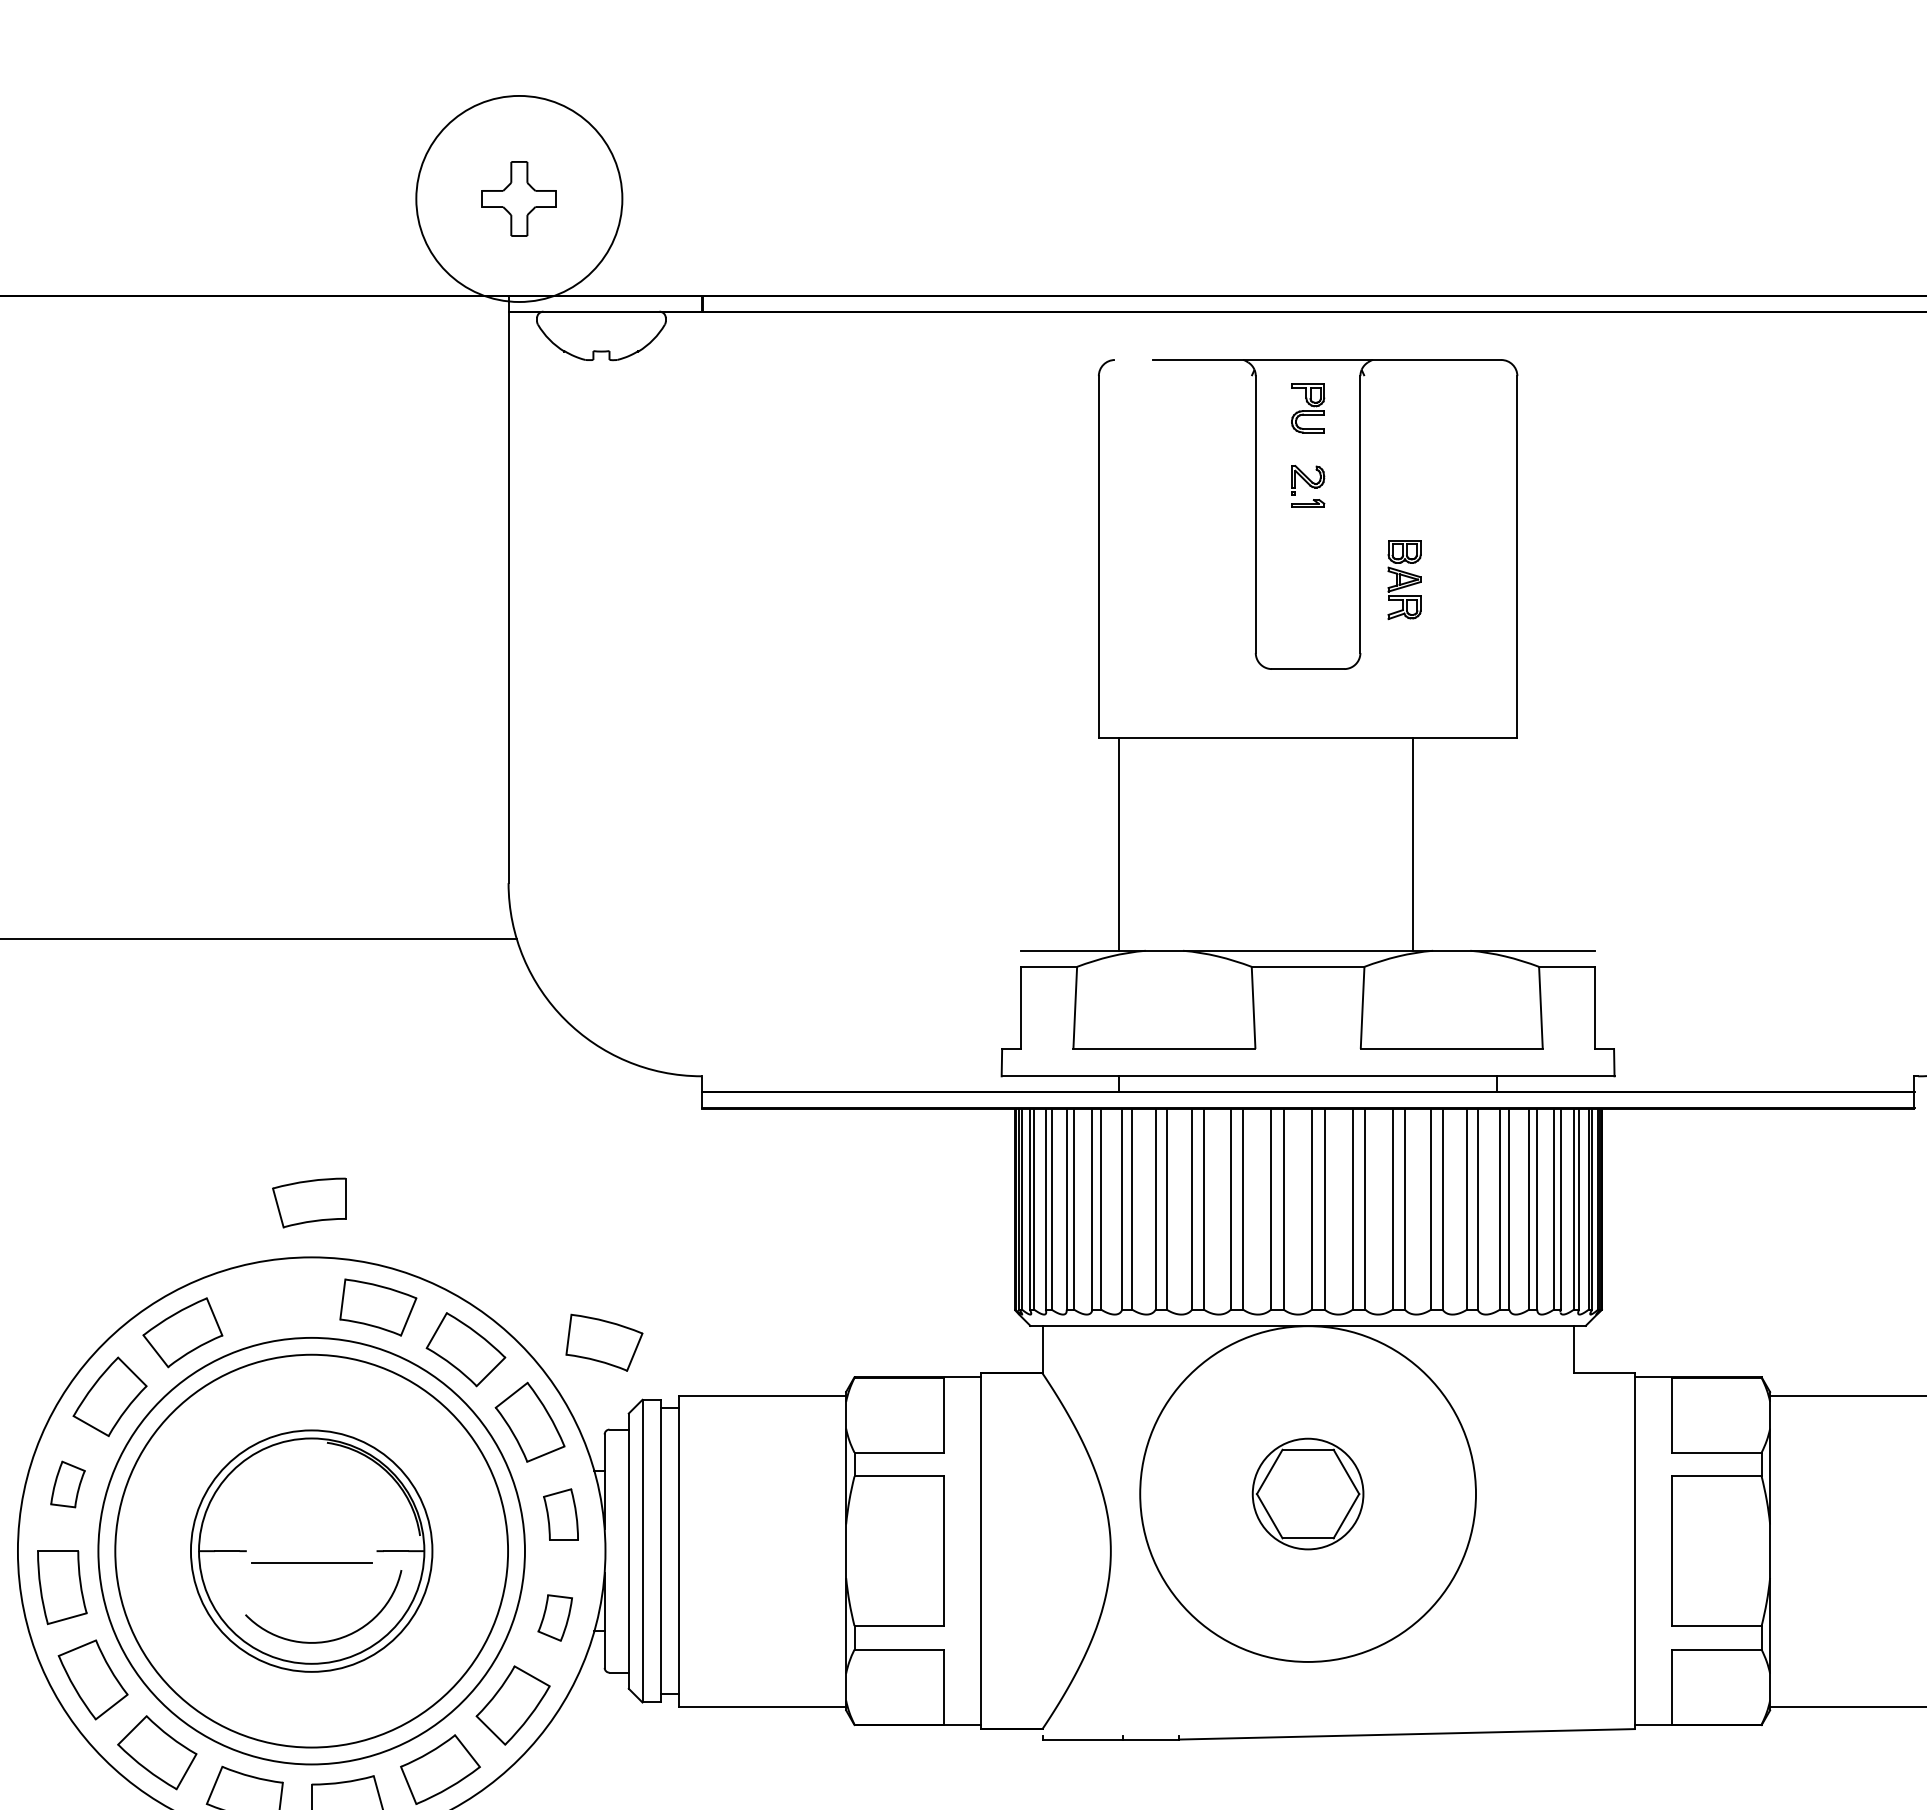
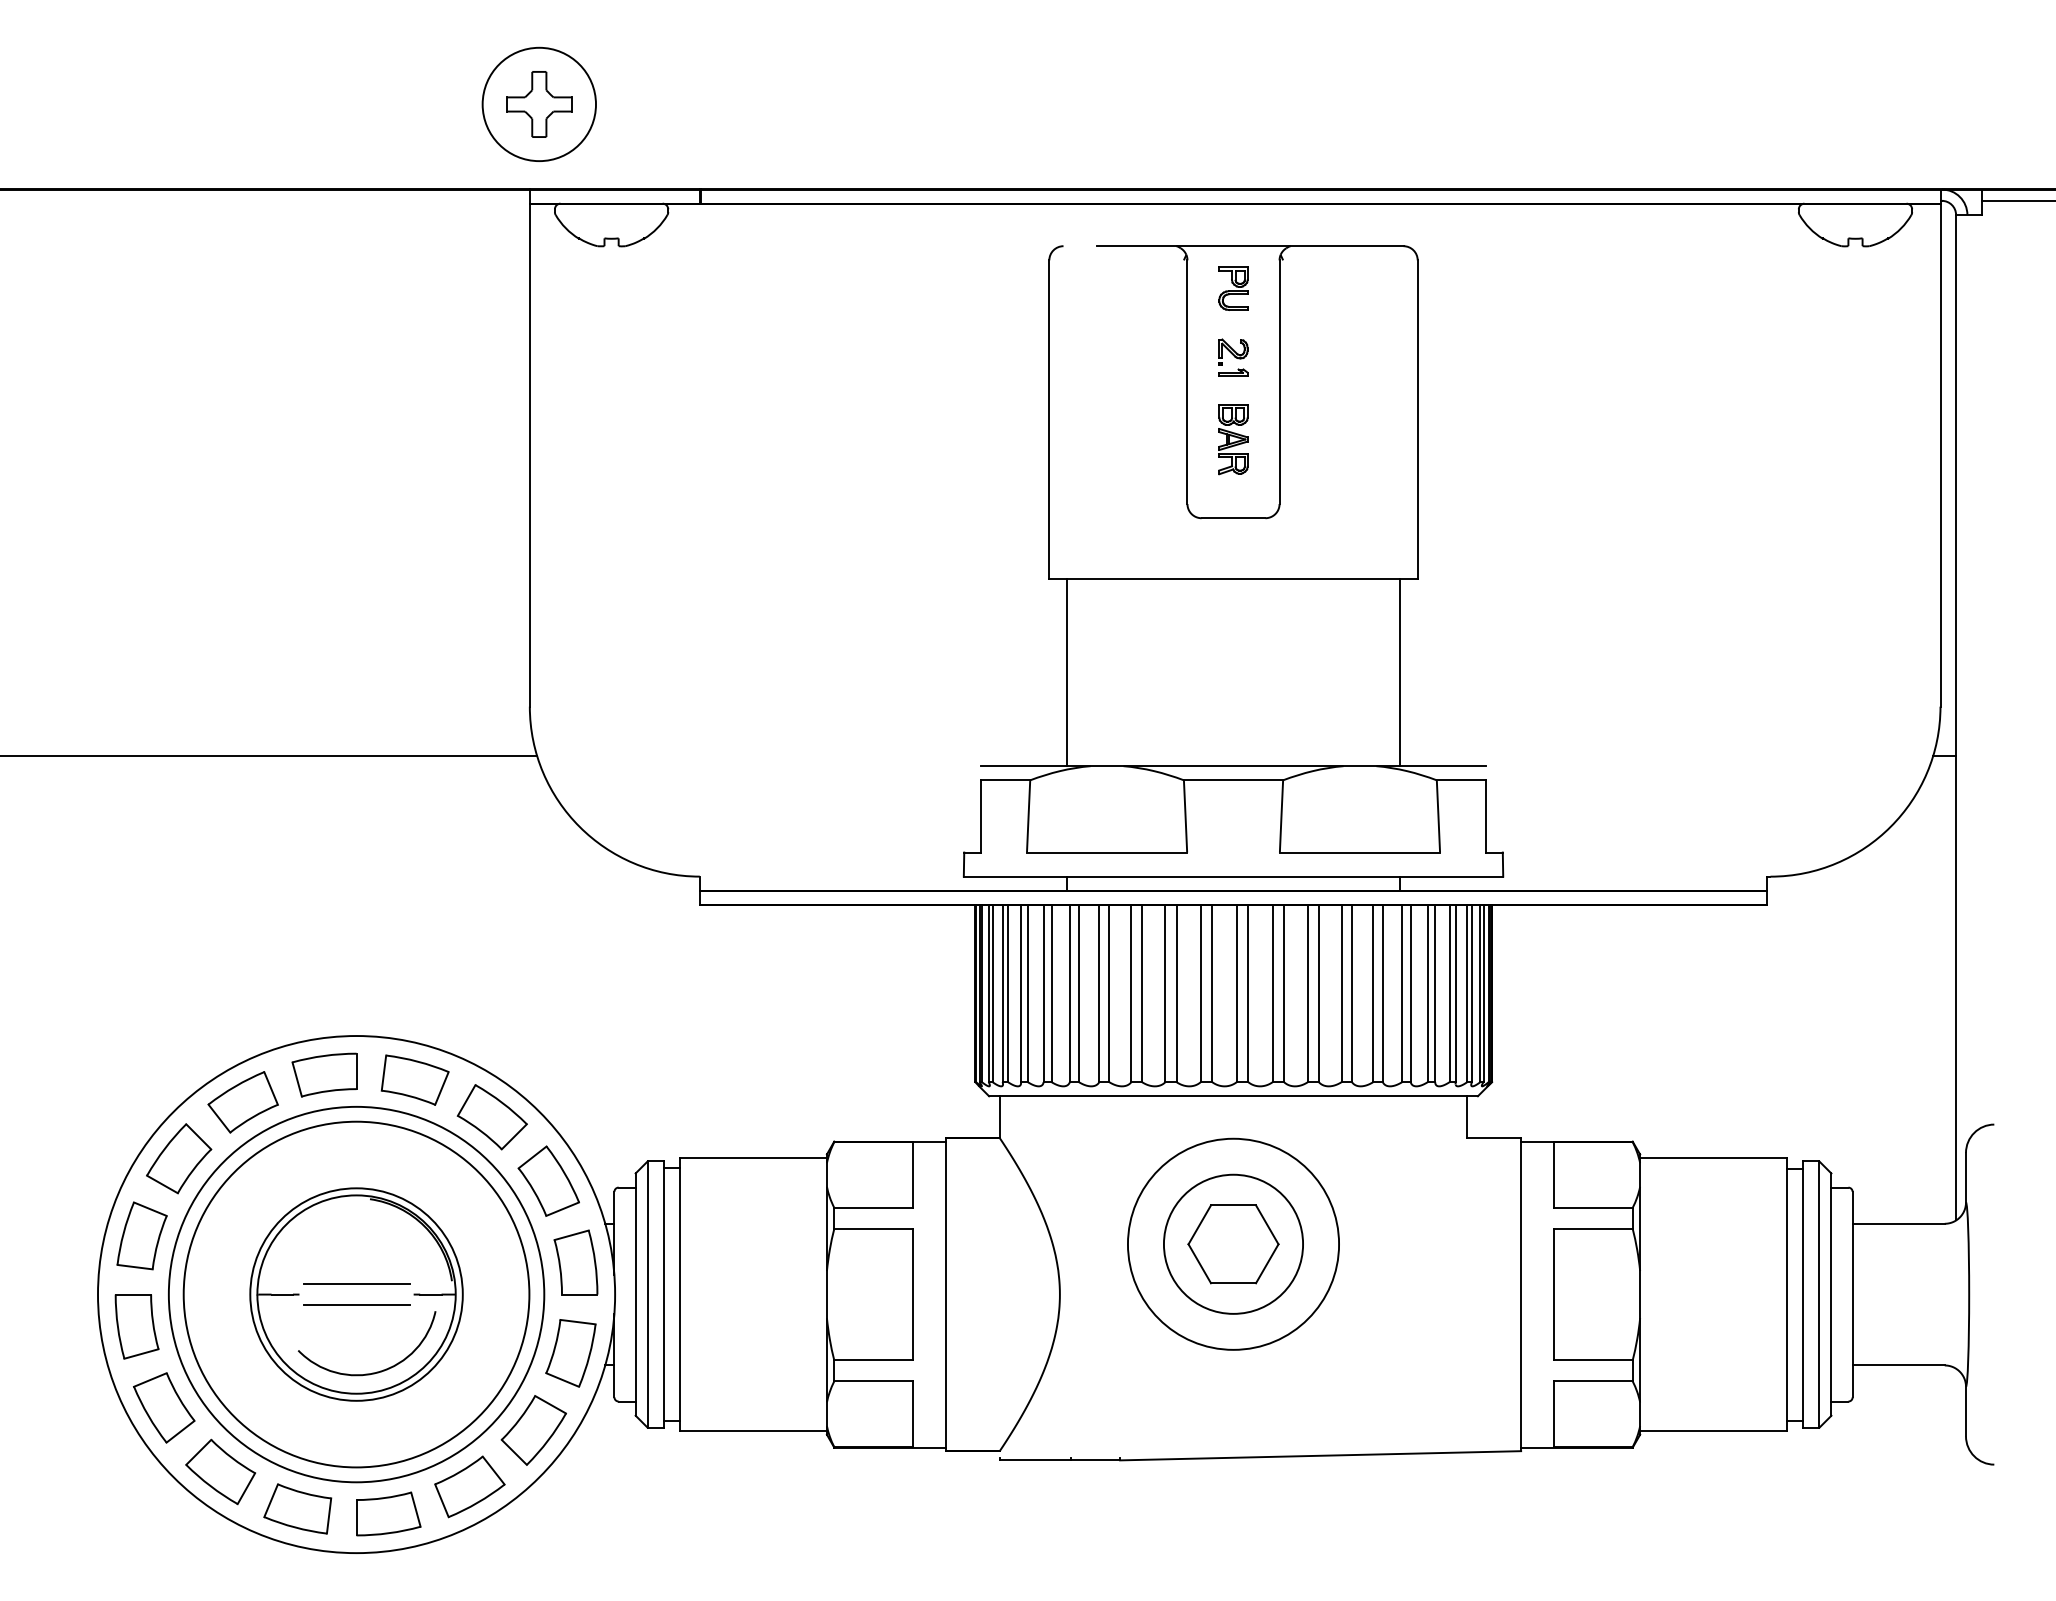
circle: (519, 198) -> (539, 104), size x0.62
part: (1404, 579) -> (1233, 439), moved
line: (1412, 844) -> (1399, 672), moved
part: (309, 1202) -> (324, 1074), moved
part: (603, 1342) -> (613, 1110), removed
part: (67, 1484) -> (141, 1235), size x1.67
circle: (1308, 1493) -> (1233, 1243), size x0.71
circle: (1308, 1493) -> (1233, 1243), size x1.43
part: (560, 1514) -> (575, 1262), size x1.43
line: (311, 1538) -> (356, 1283), added
part: (554, 1618) -> (570, 1353), size x1.67

